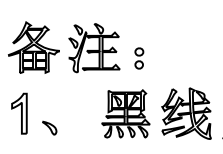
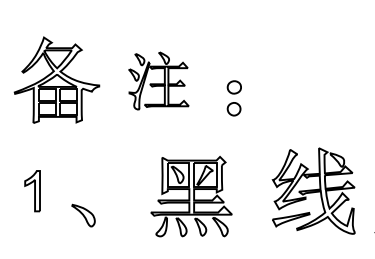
part: (94, 48) -> (158, 81), size x0.7
part: (19, 113) -> (32, 190), size x0.6
part: (125, 113) -> (190, 195), moved

